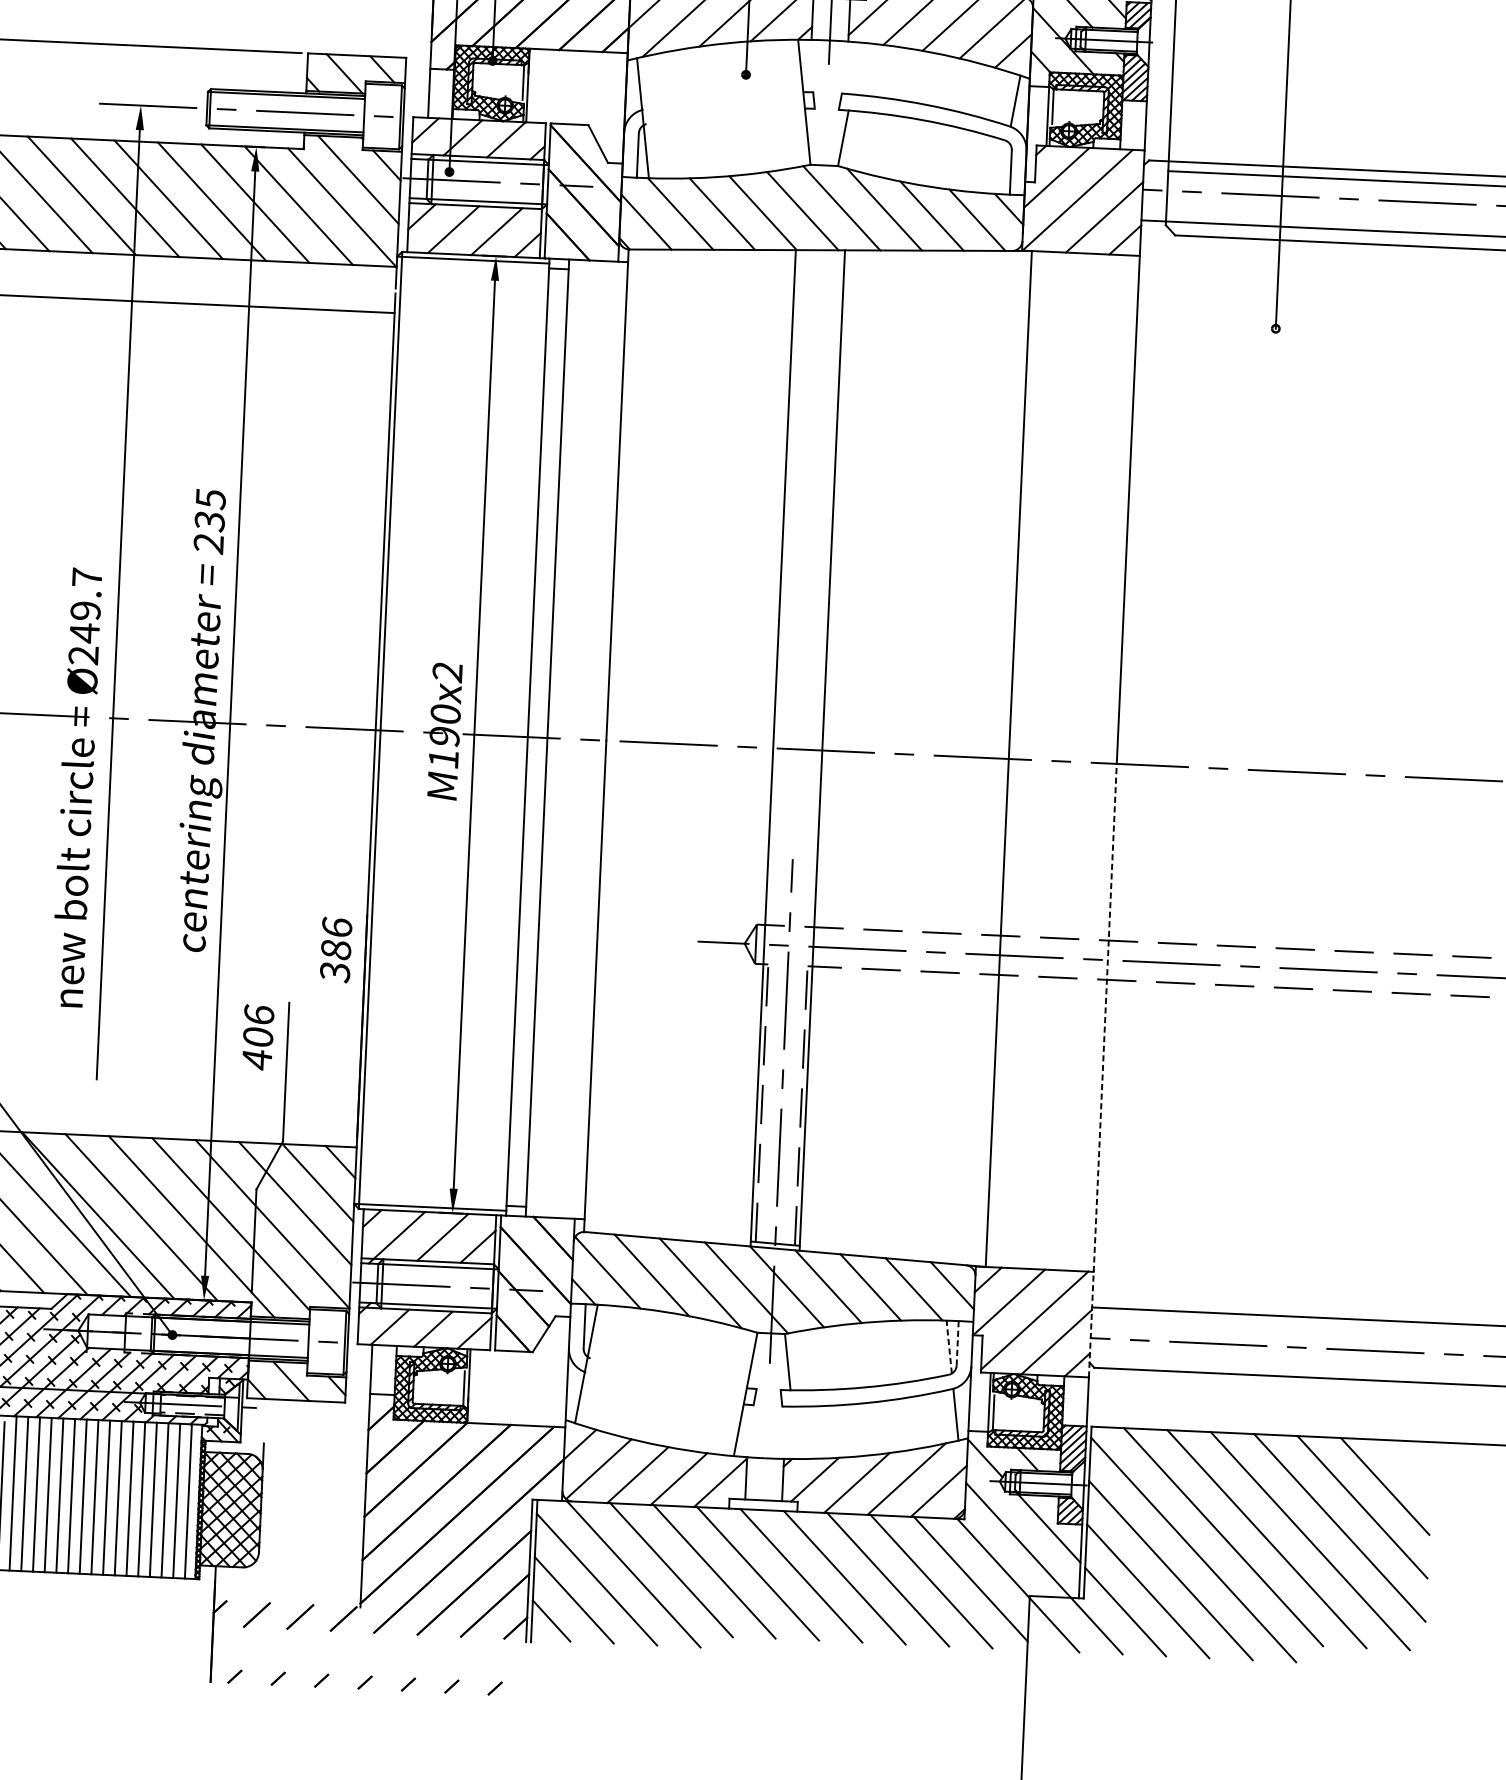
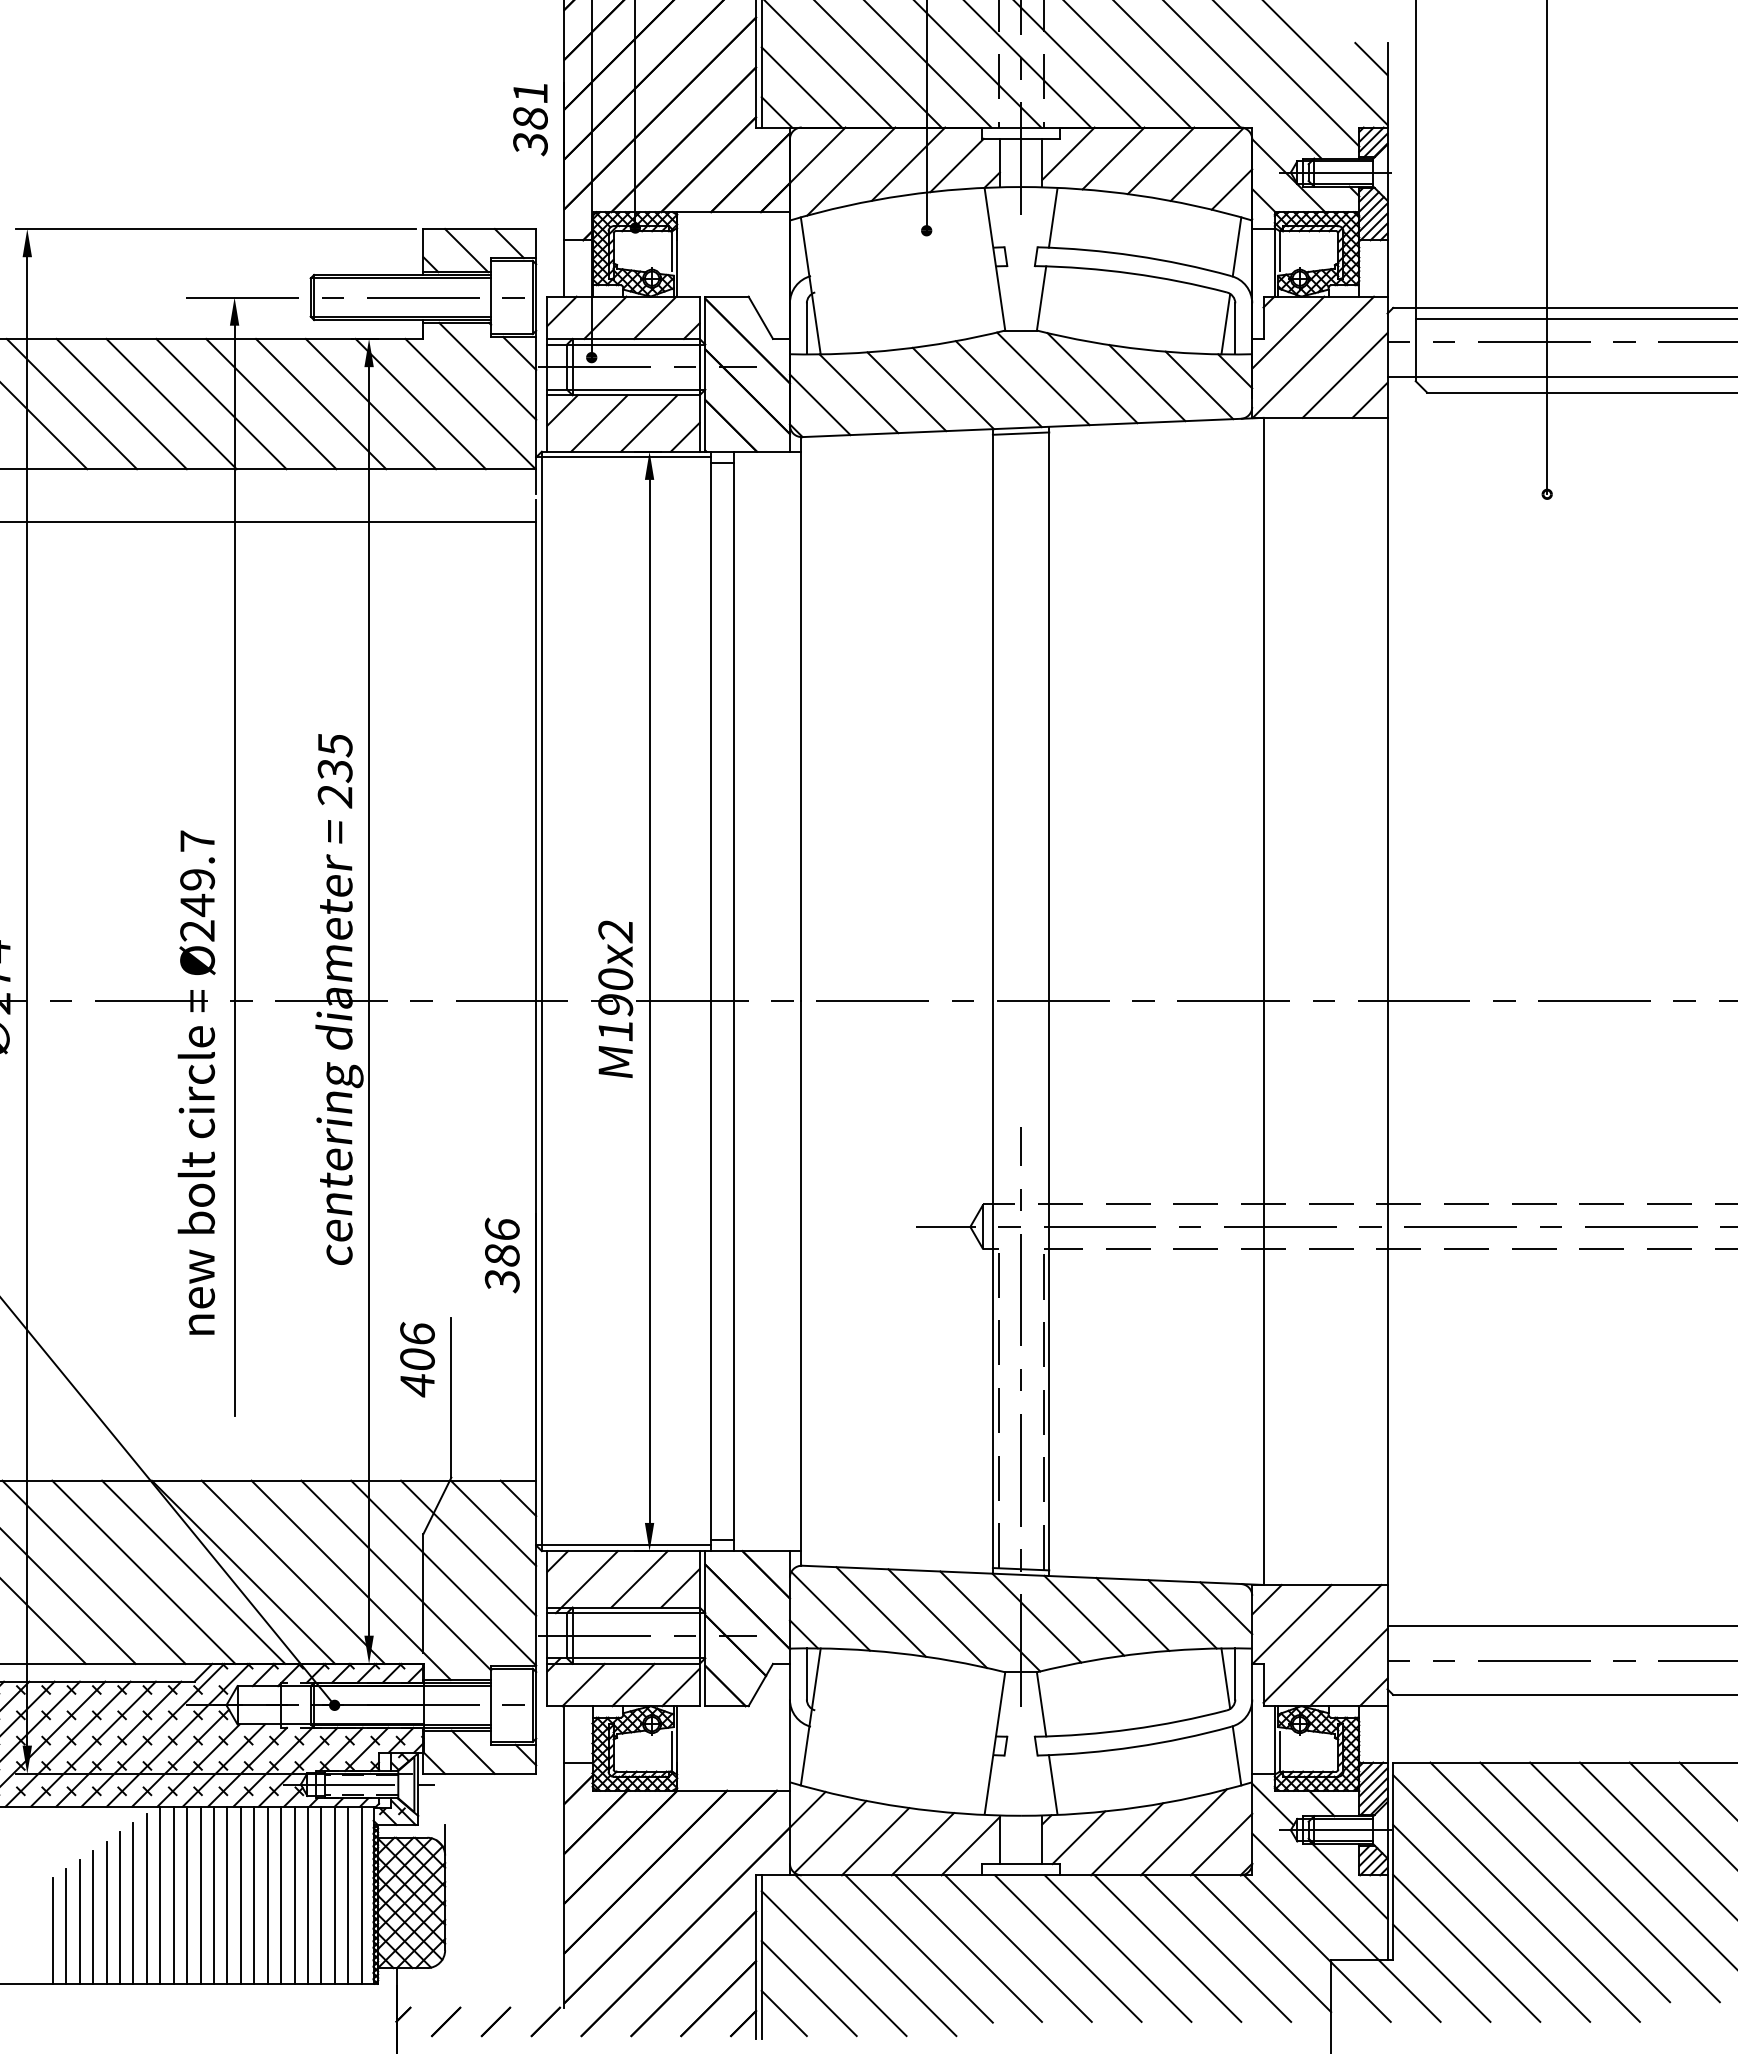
line: (856, 69) -> (1052, 218), added
line: (1002, 167) -> (1225, 323), added
line: (819, 255) -> (1020, 433), added
line: (1102, 1070) -> (1387, 1353), dashed -> solid
line: (957, 1342) -> (1235, 1673), dashed -> solid
line: (948, 1346) -> (1225, 1678), dashed -> solid
line: (794, 1432) -> (1052, 1784), added

